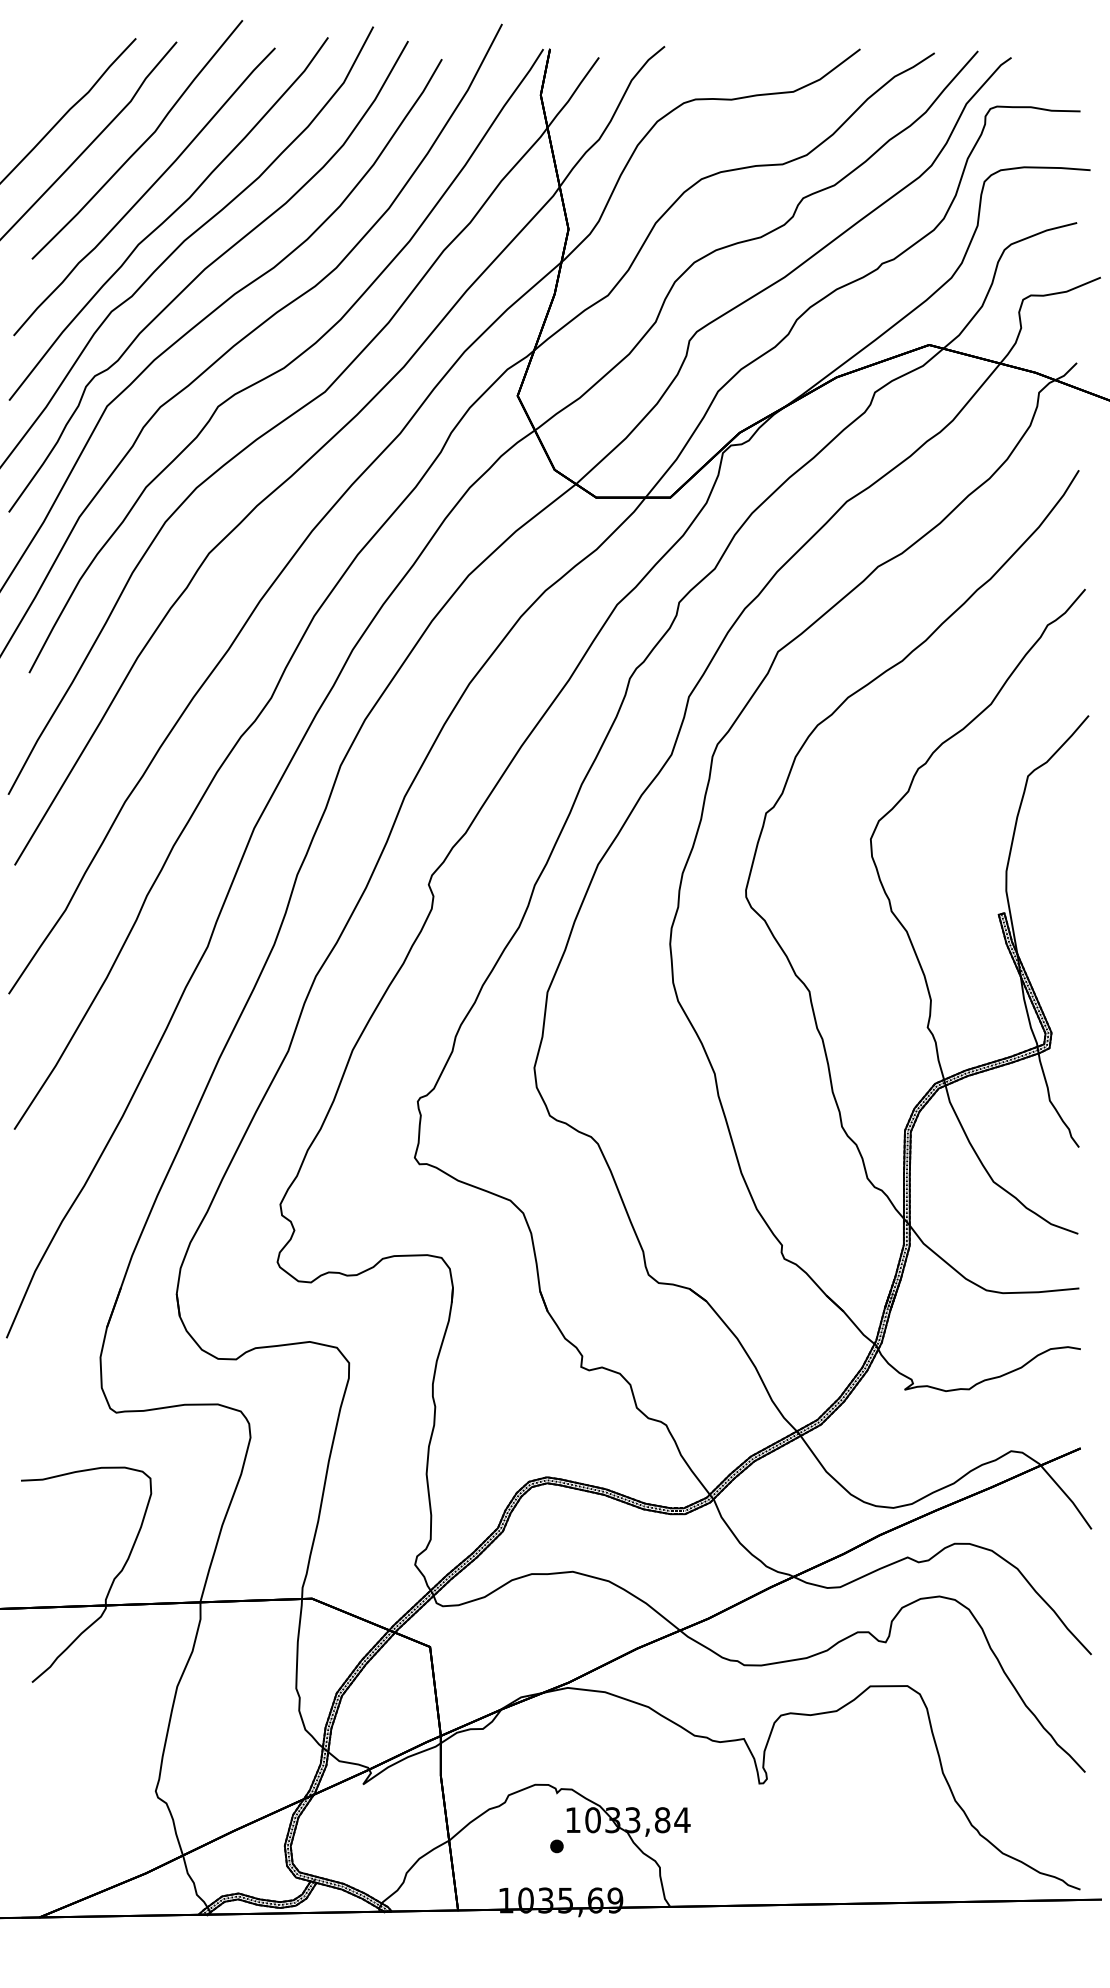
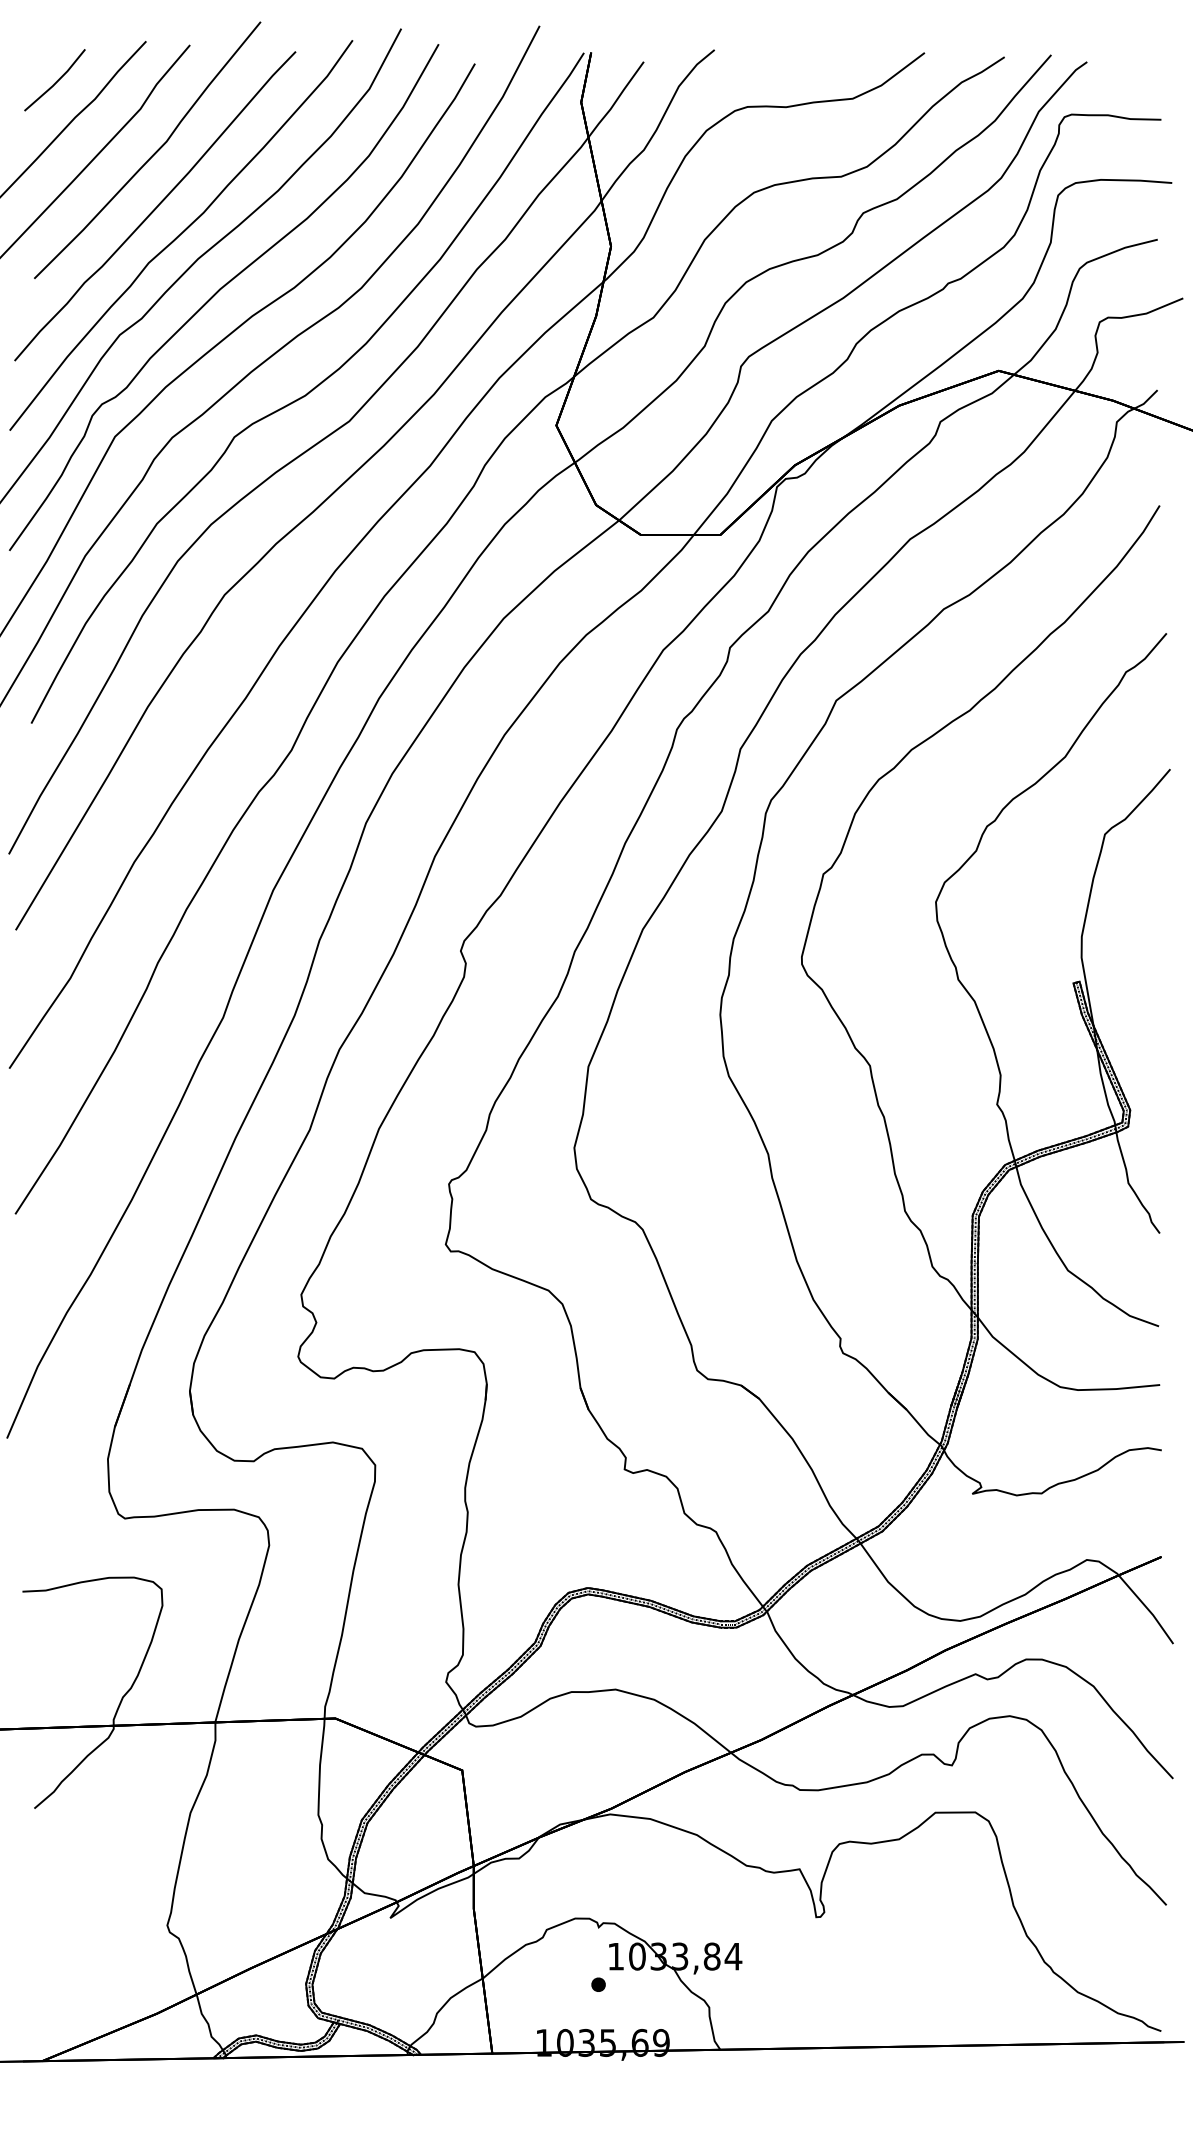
line: (52, 75) -> (56, 81), added

